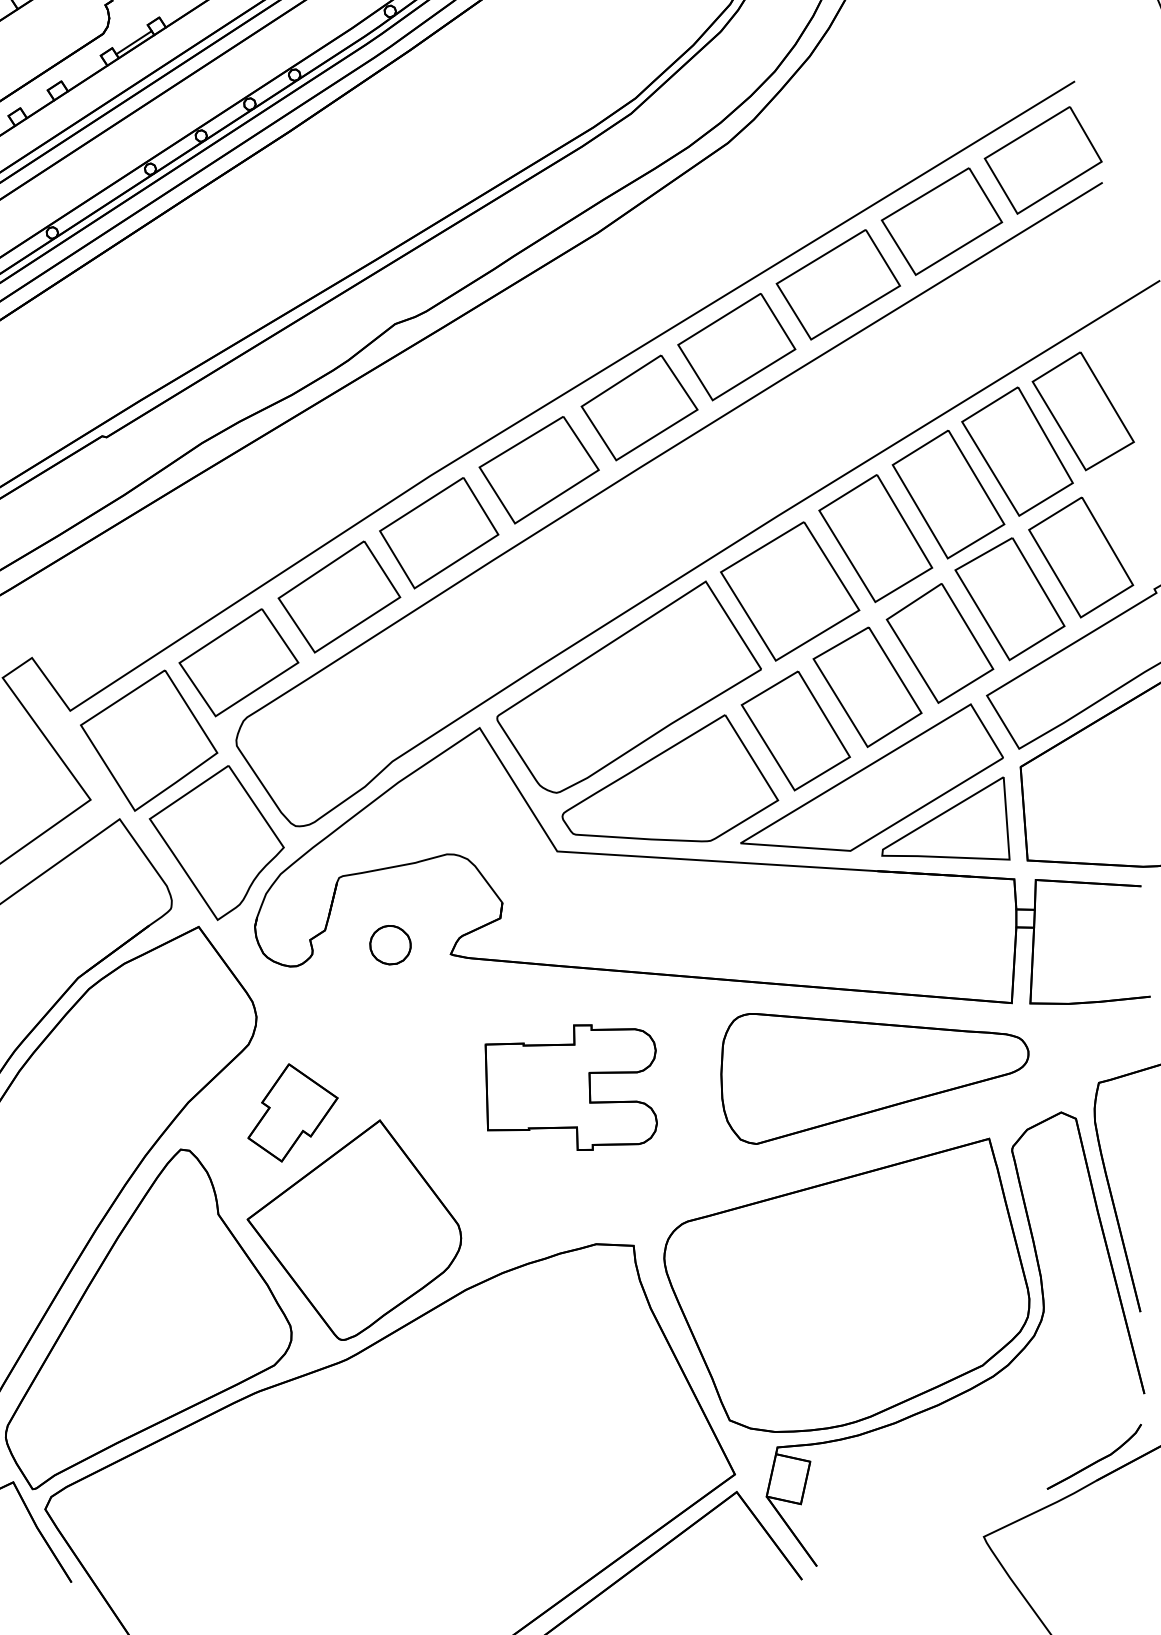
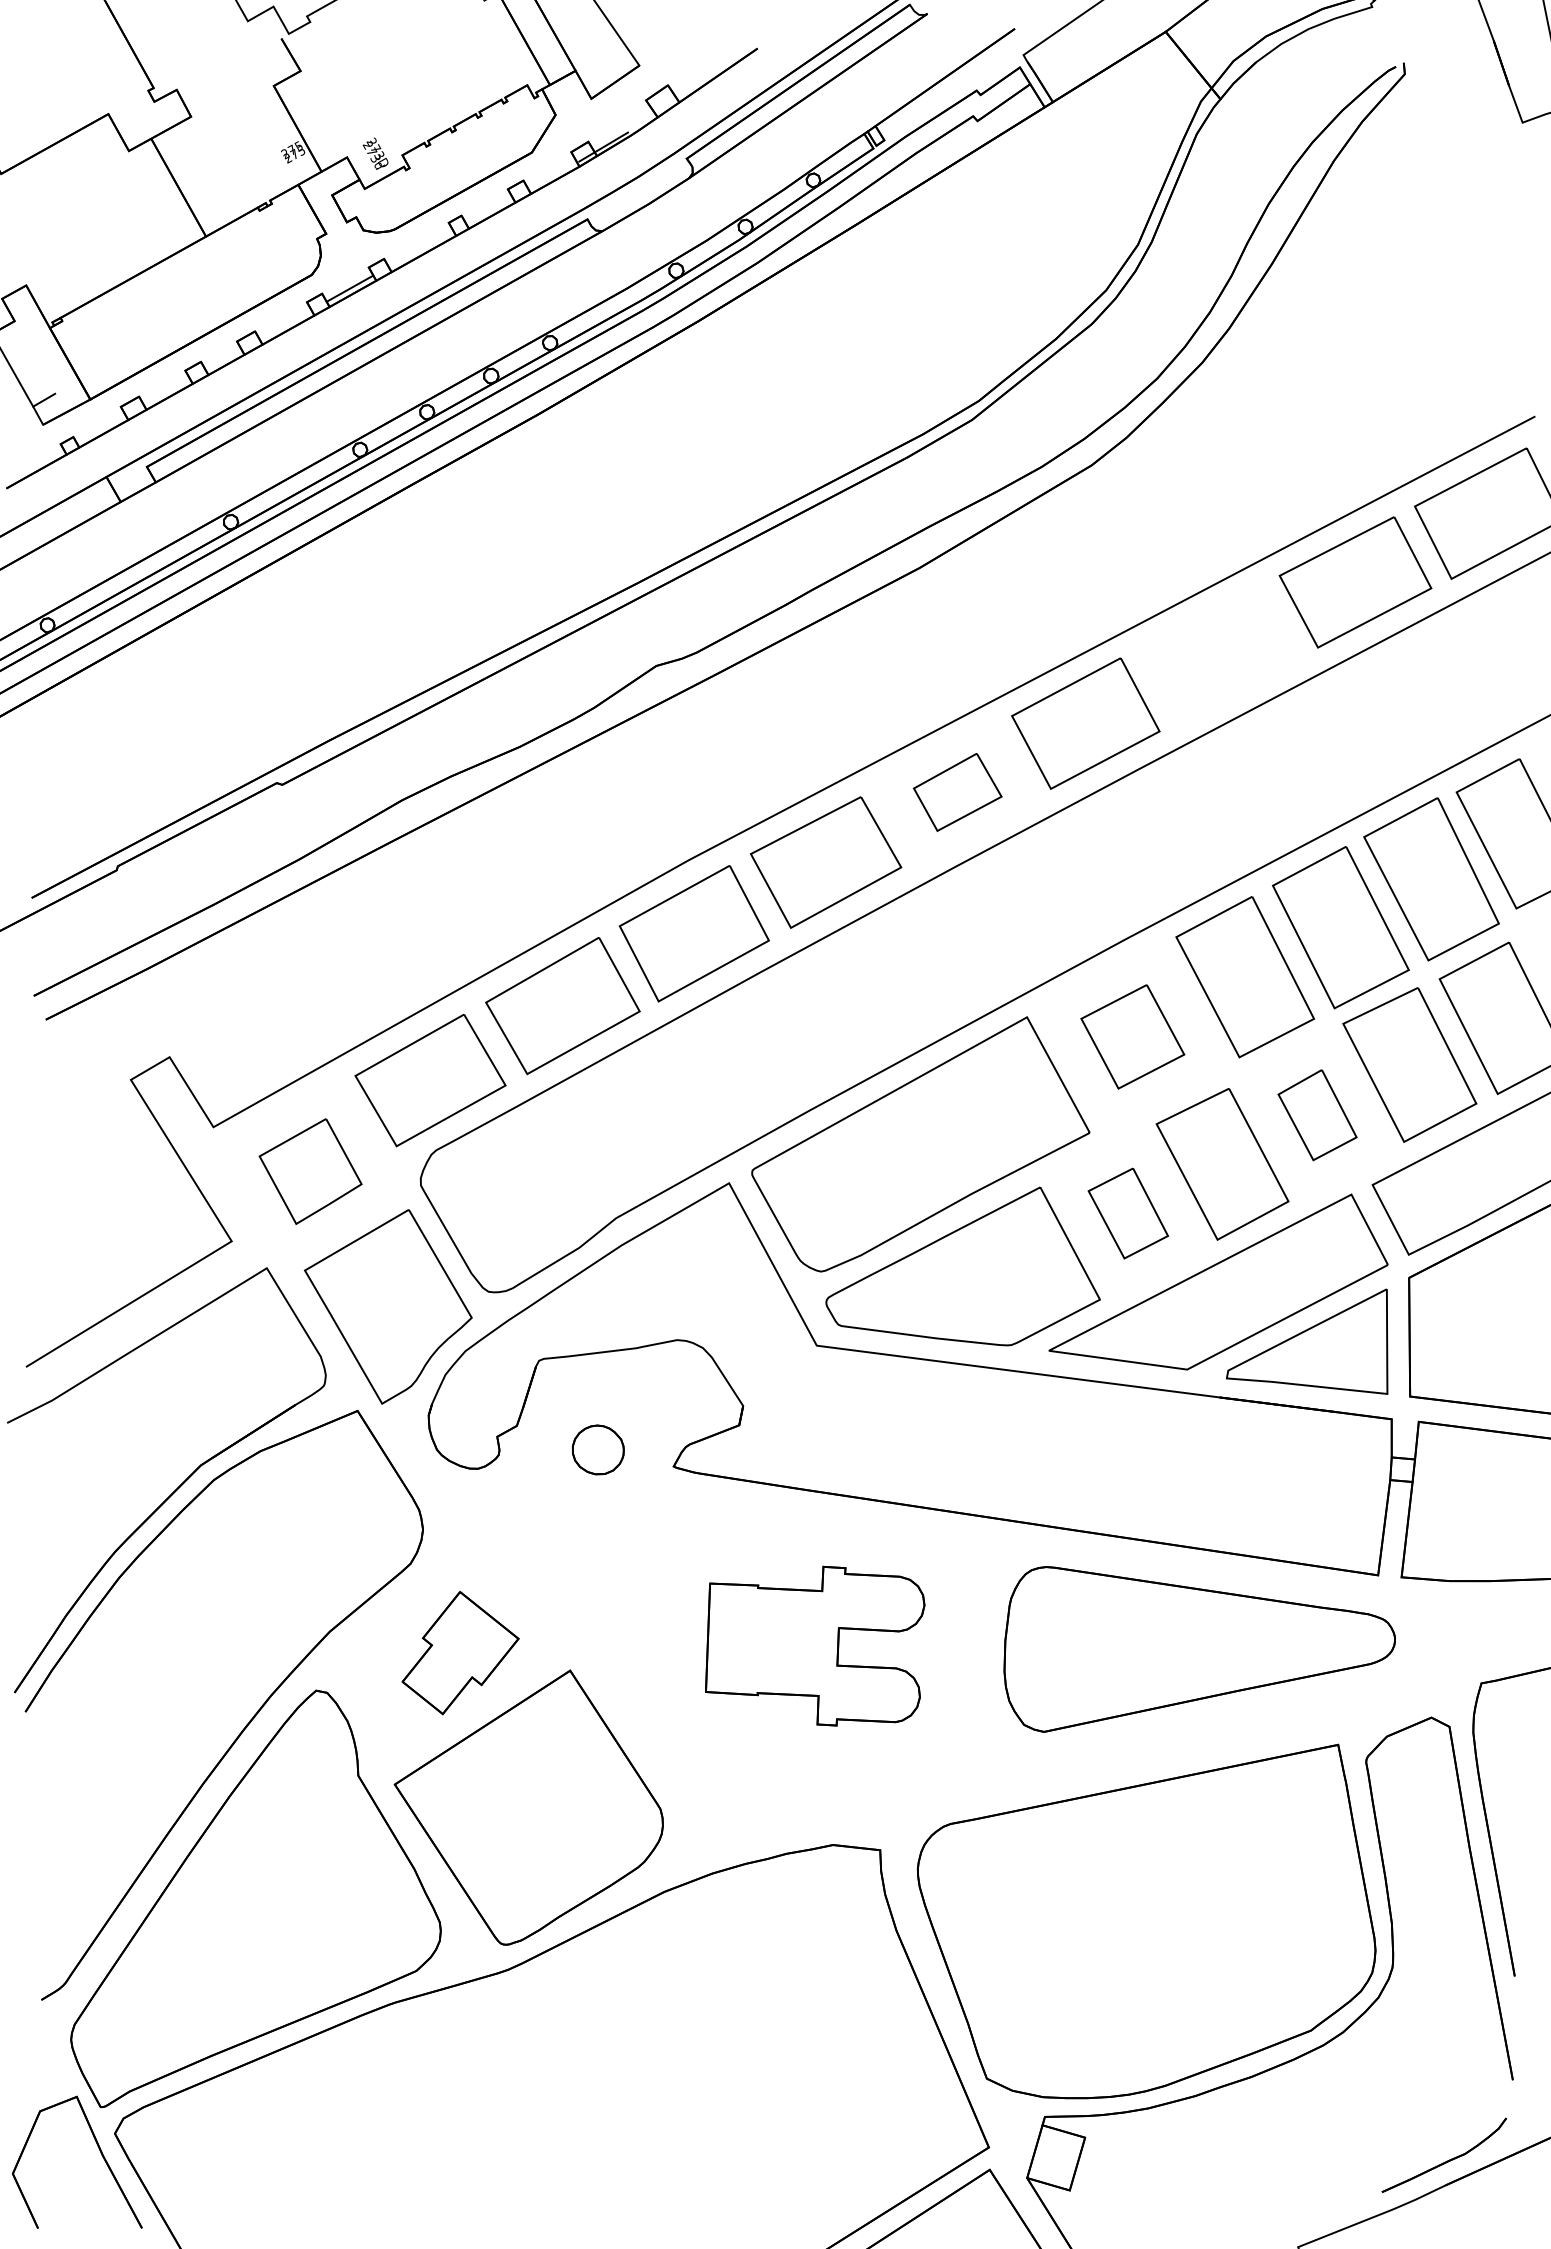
part: (838, 284) -> (1219, 653), removed
part: (639, 408) -> (957, 792), size x0.6
part: (789, 591) -> (1132, 1036), size x0.6
part: (939, 643) -> (1317, 1115), size x0.6
part: (796, 730) -> (1128, 1213), size x0.6
part: (149, 740) -> (310, 1171), size x0.6

